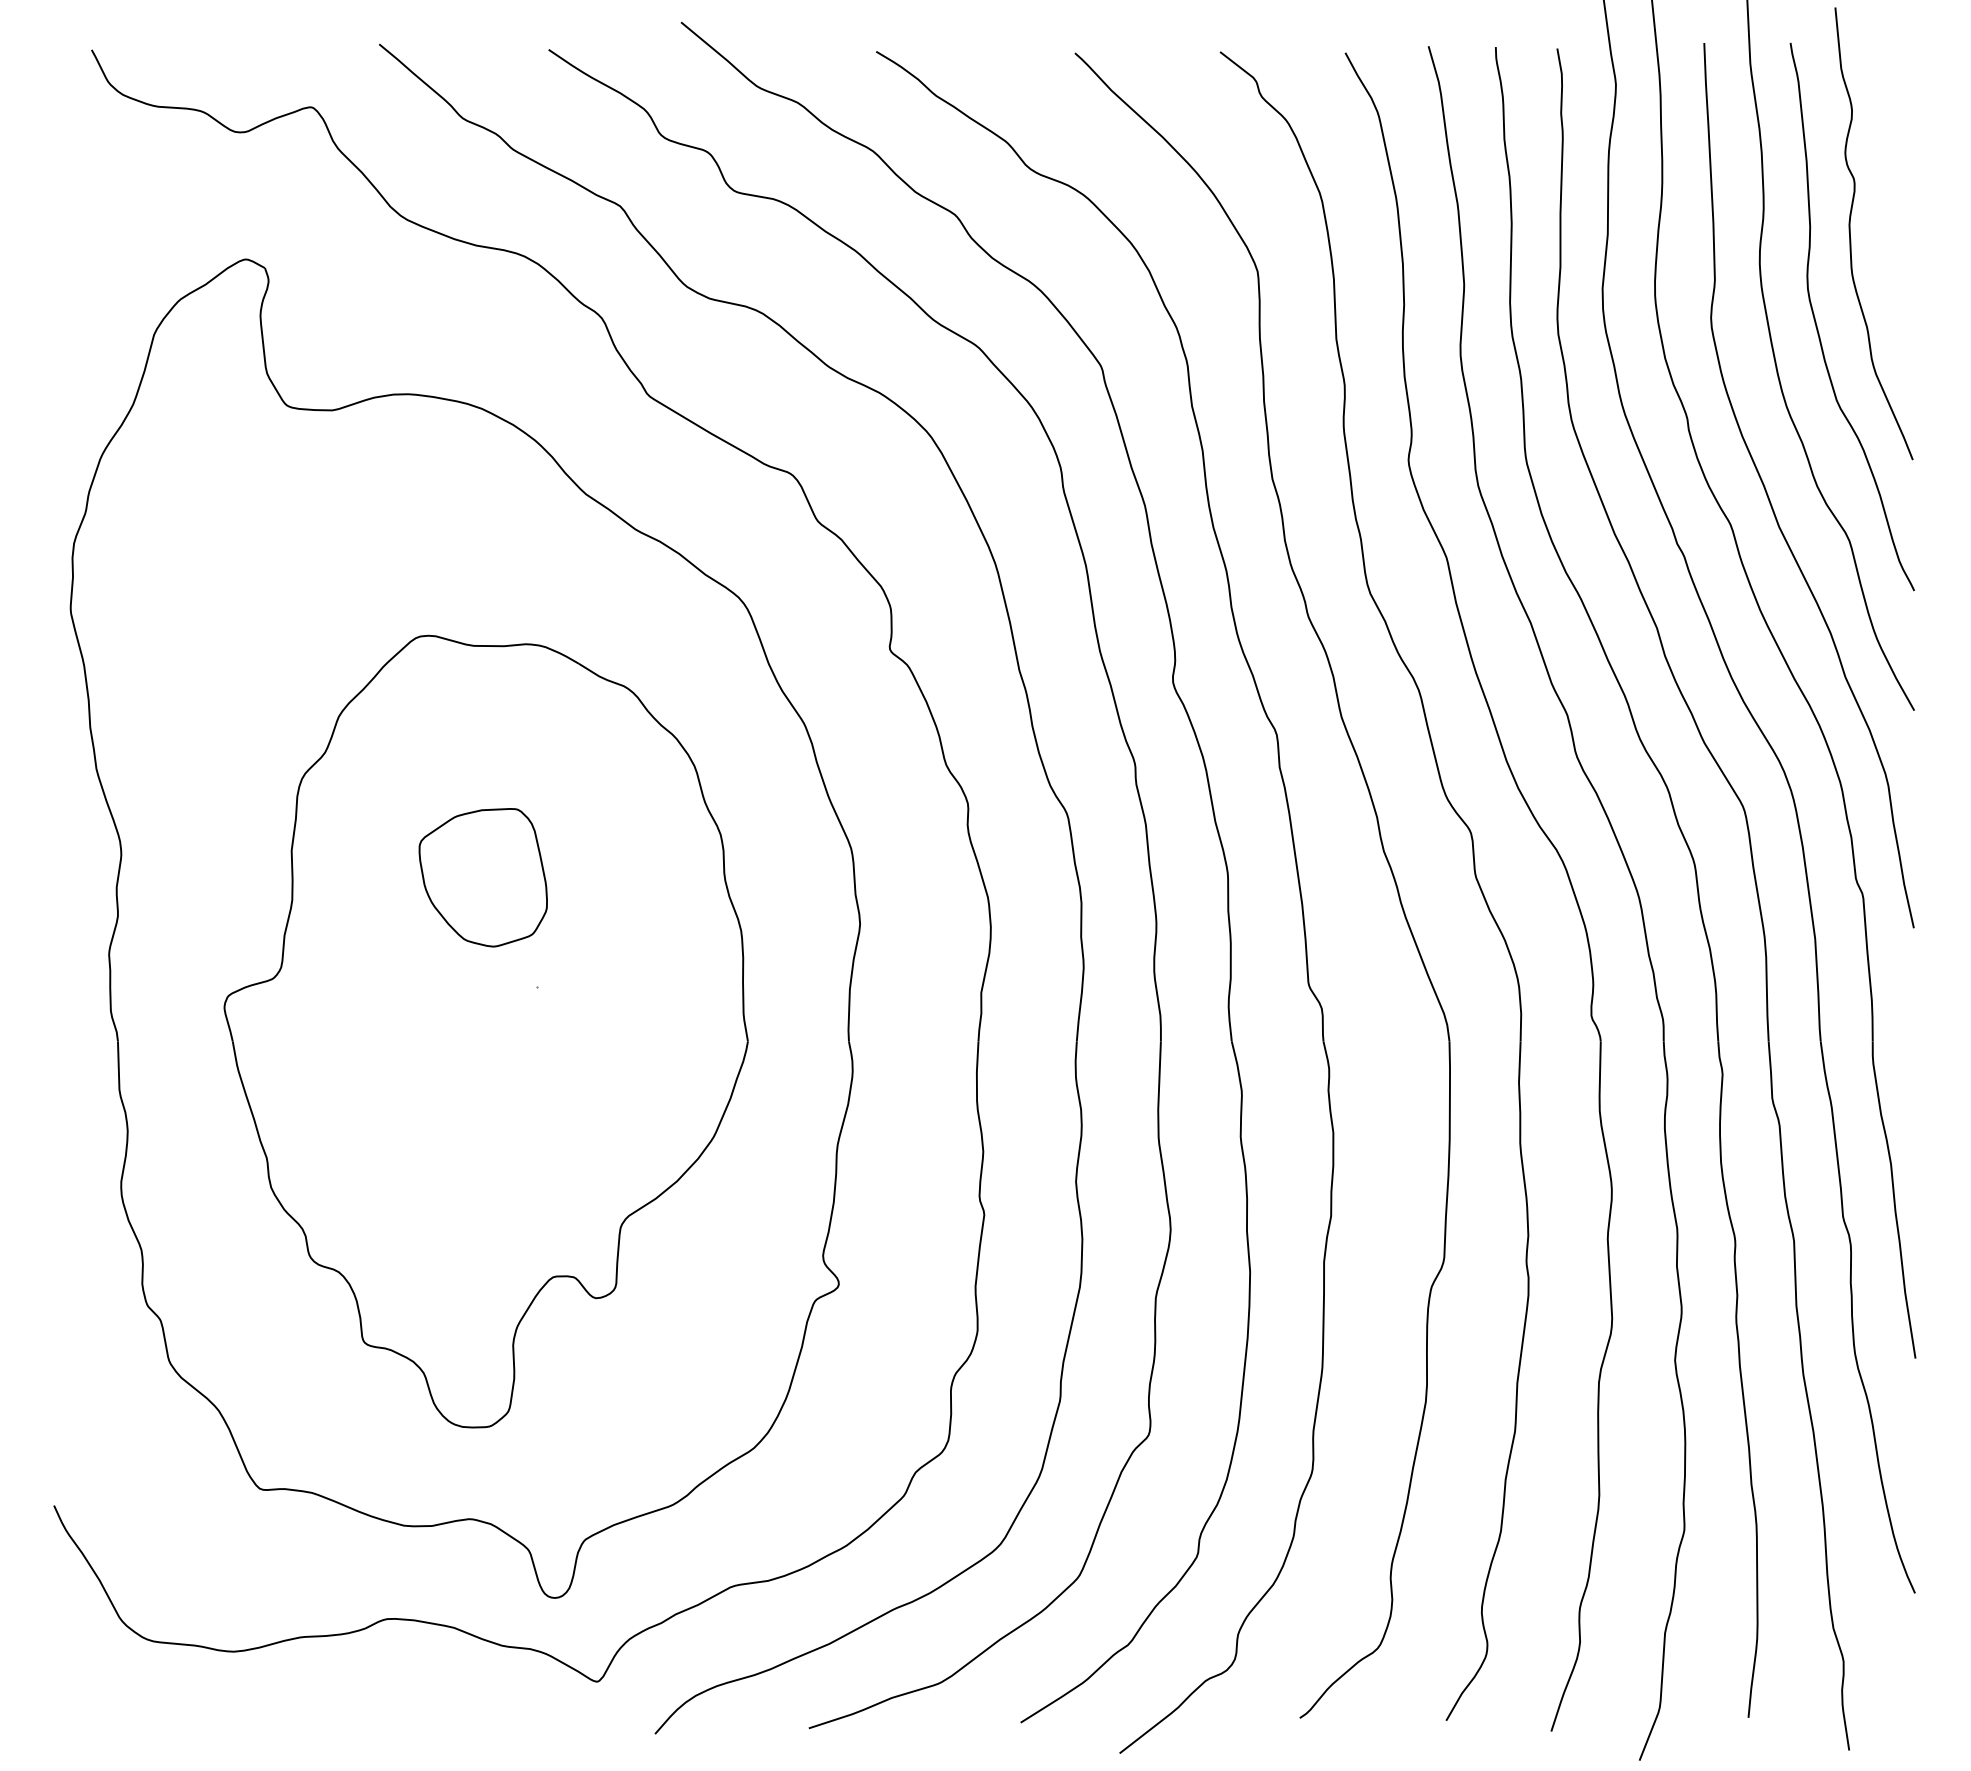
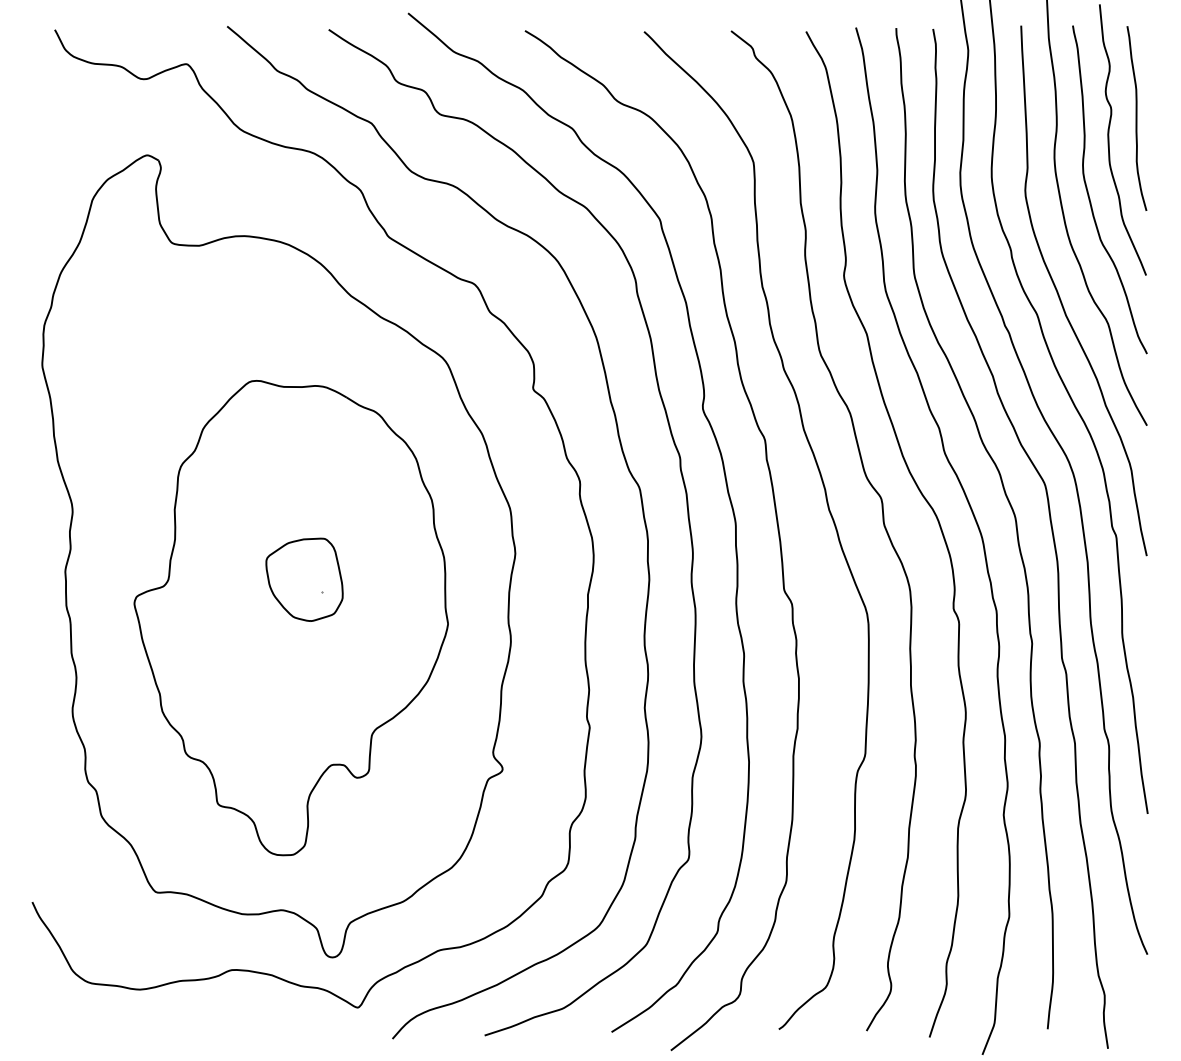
curve: (1896, 197) -> (1136, 118), added
part: (483, 877) -> (304, 579), moved

